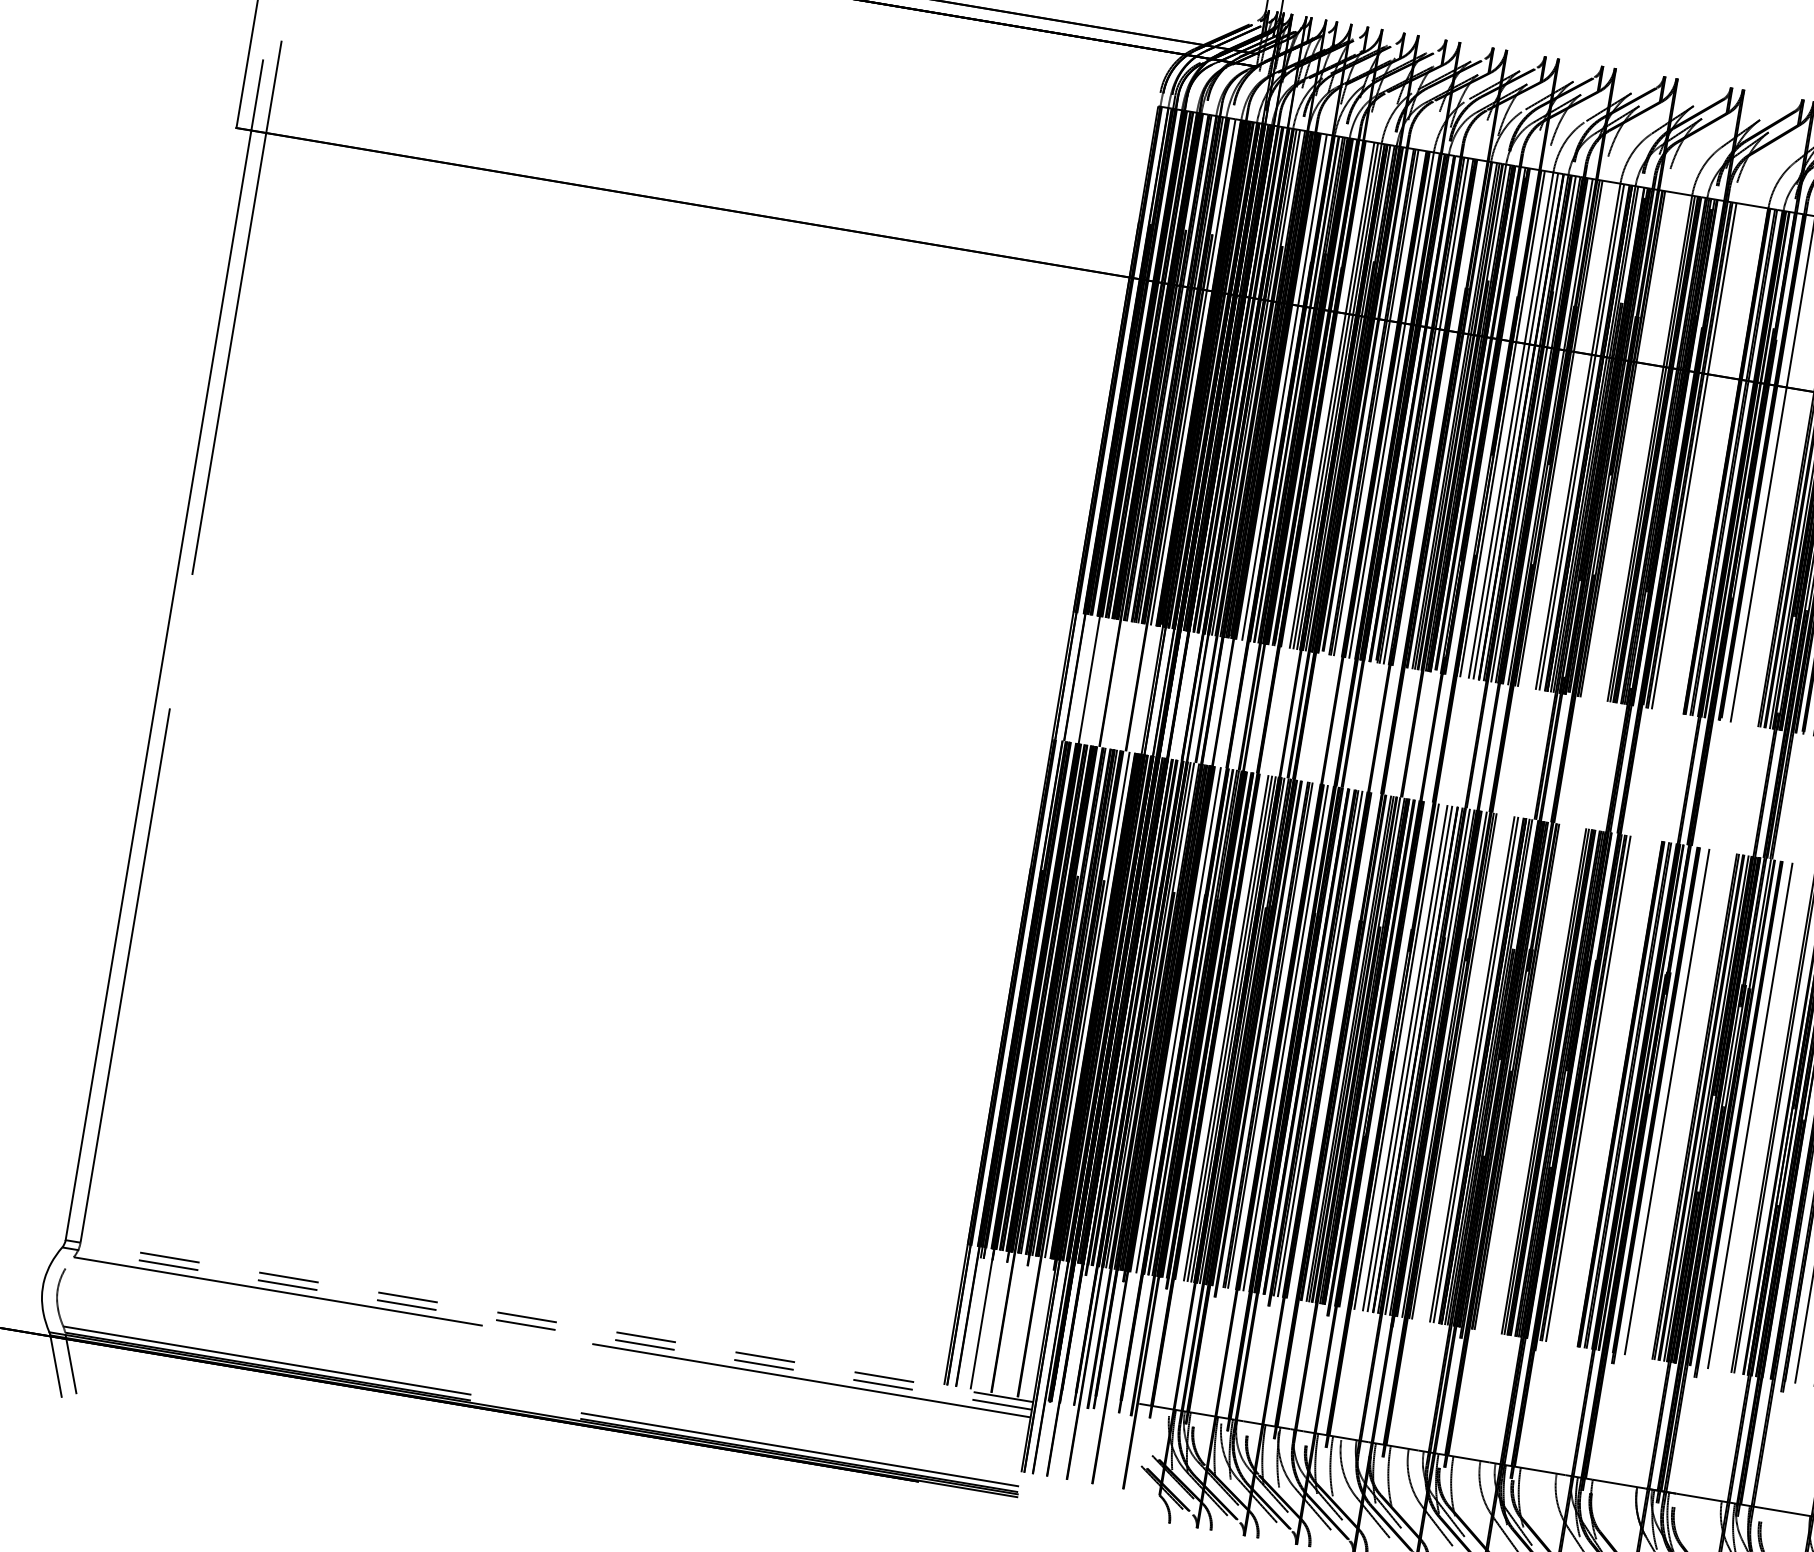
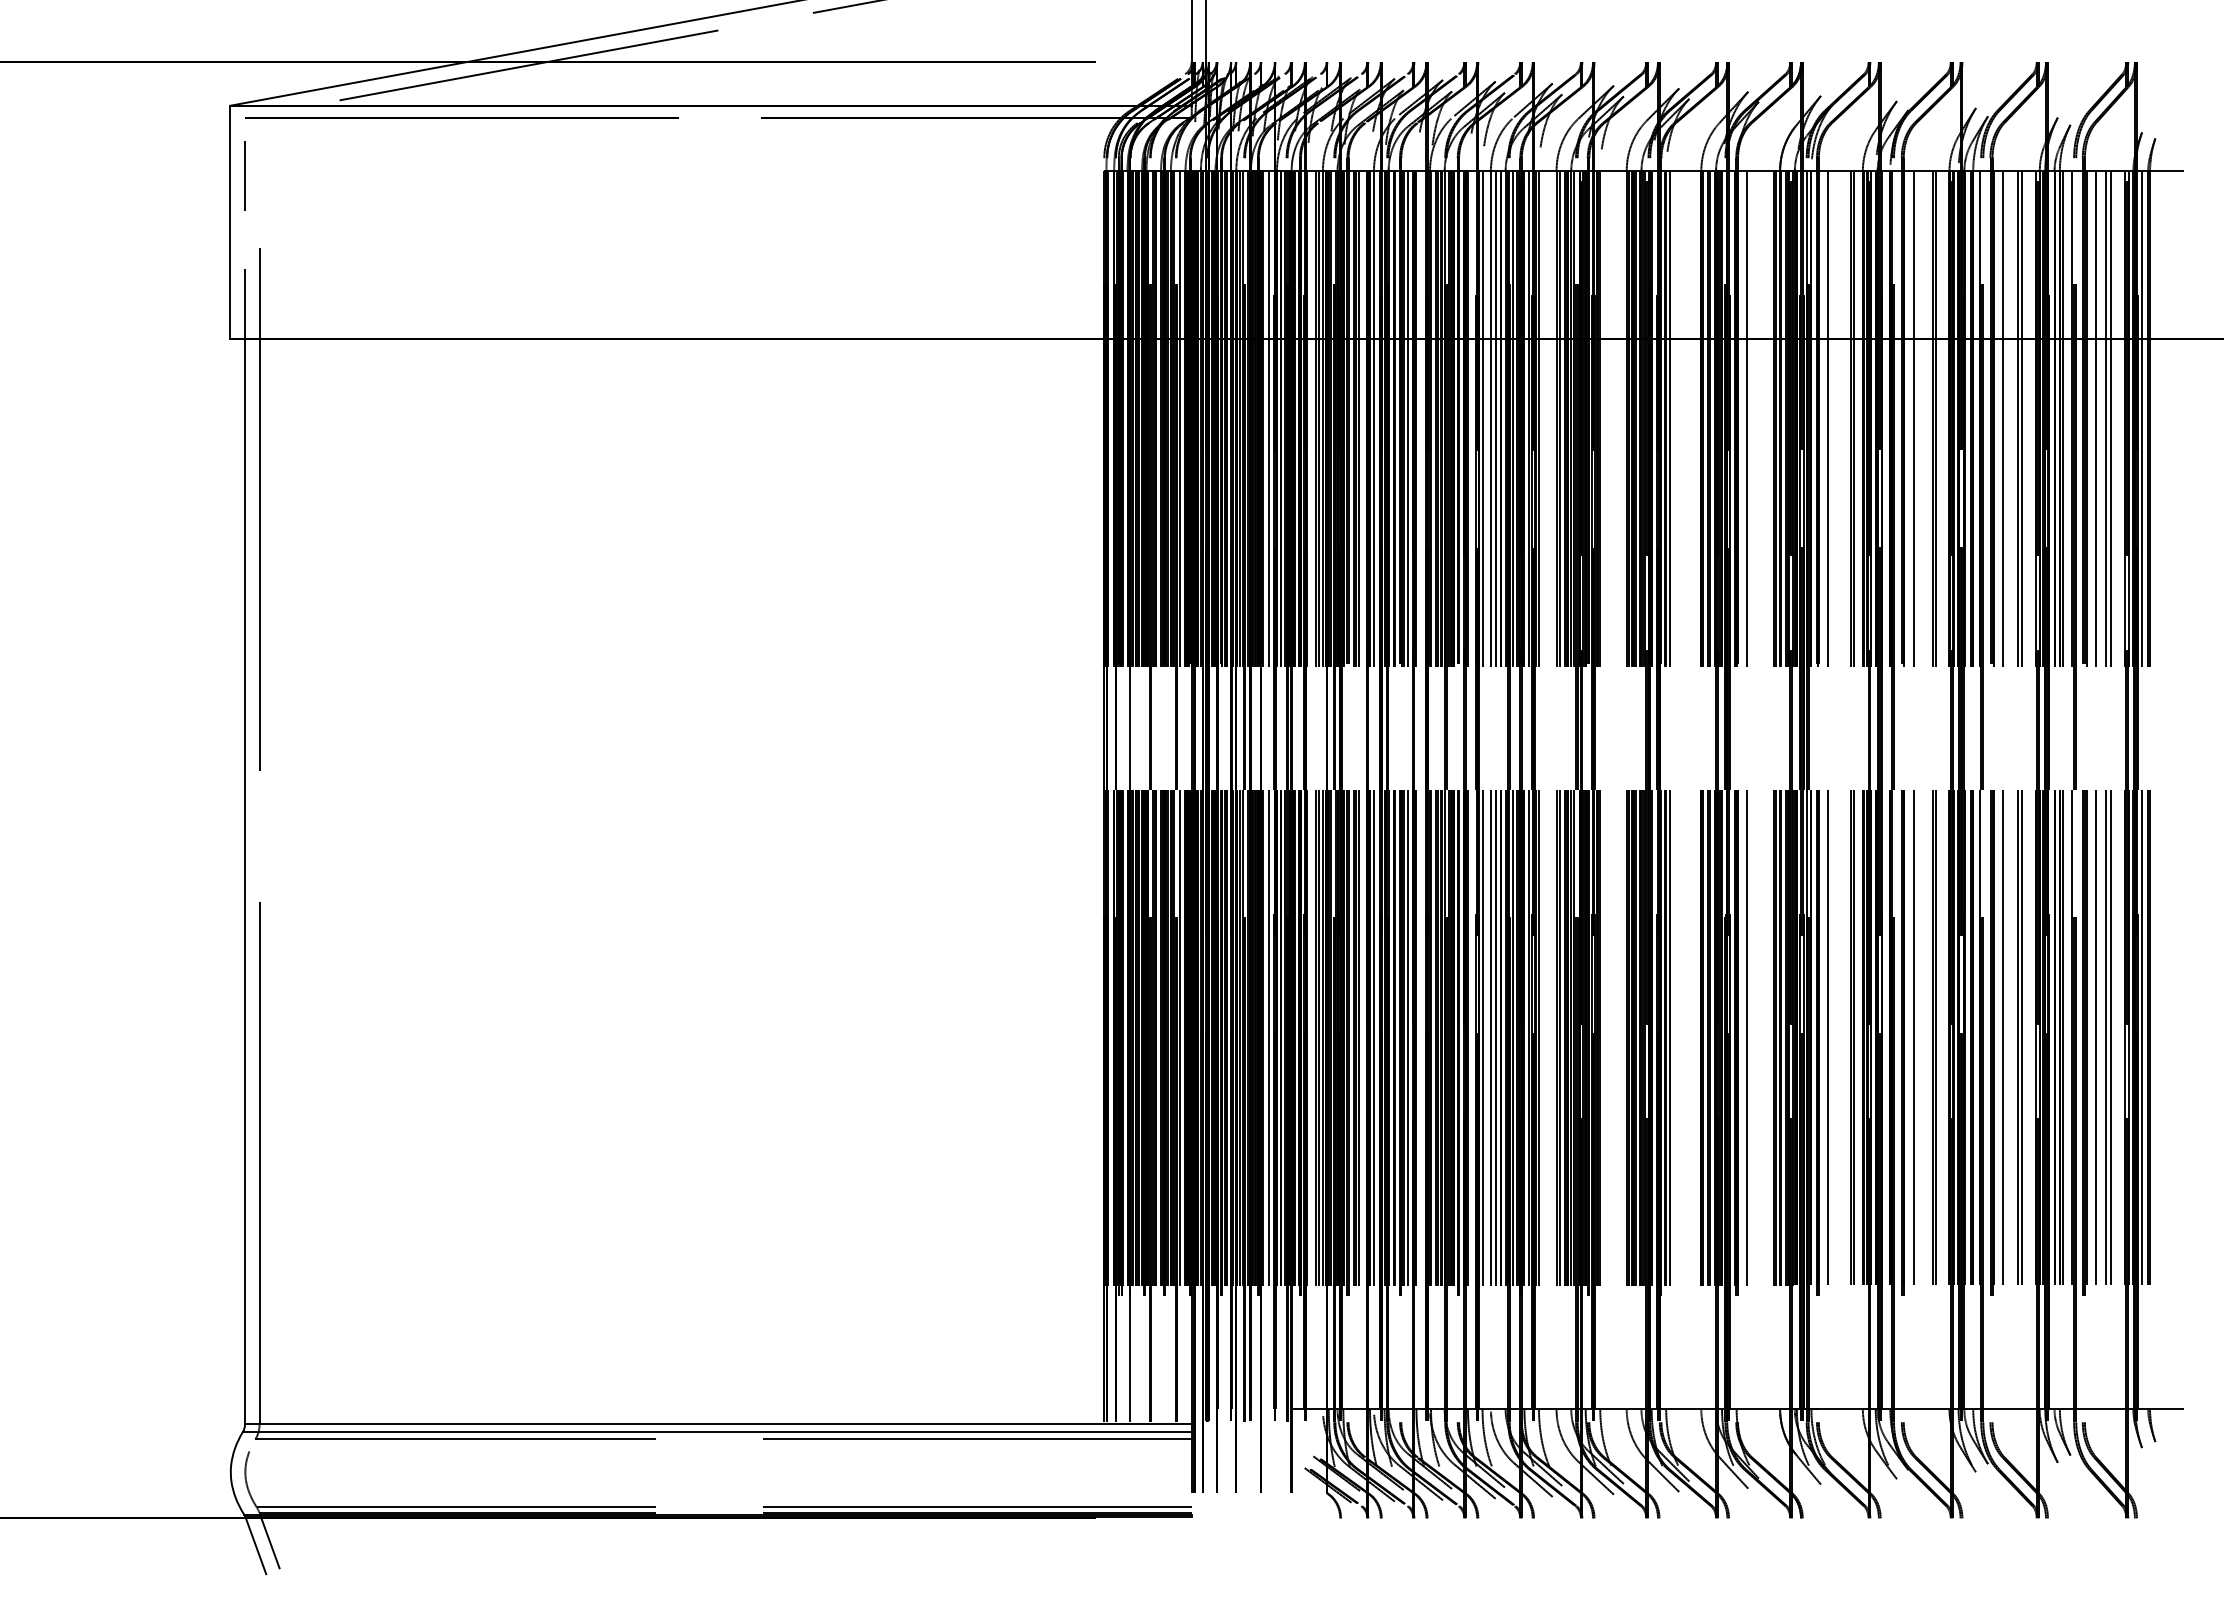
line: (548, 1321) -> (717, 1424), dashed -> solid
line: (546, 1328) -> (716, 1431), dashed -> solid

